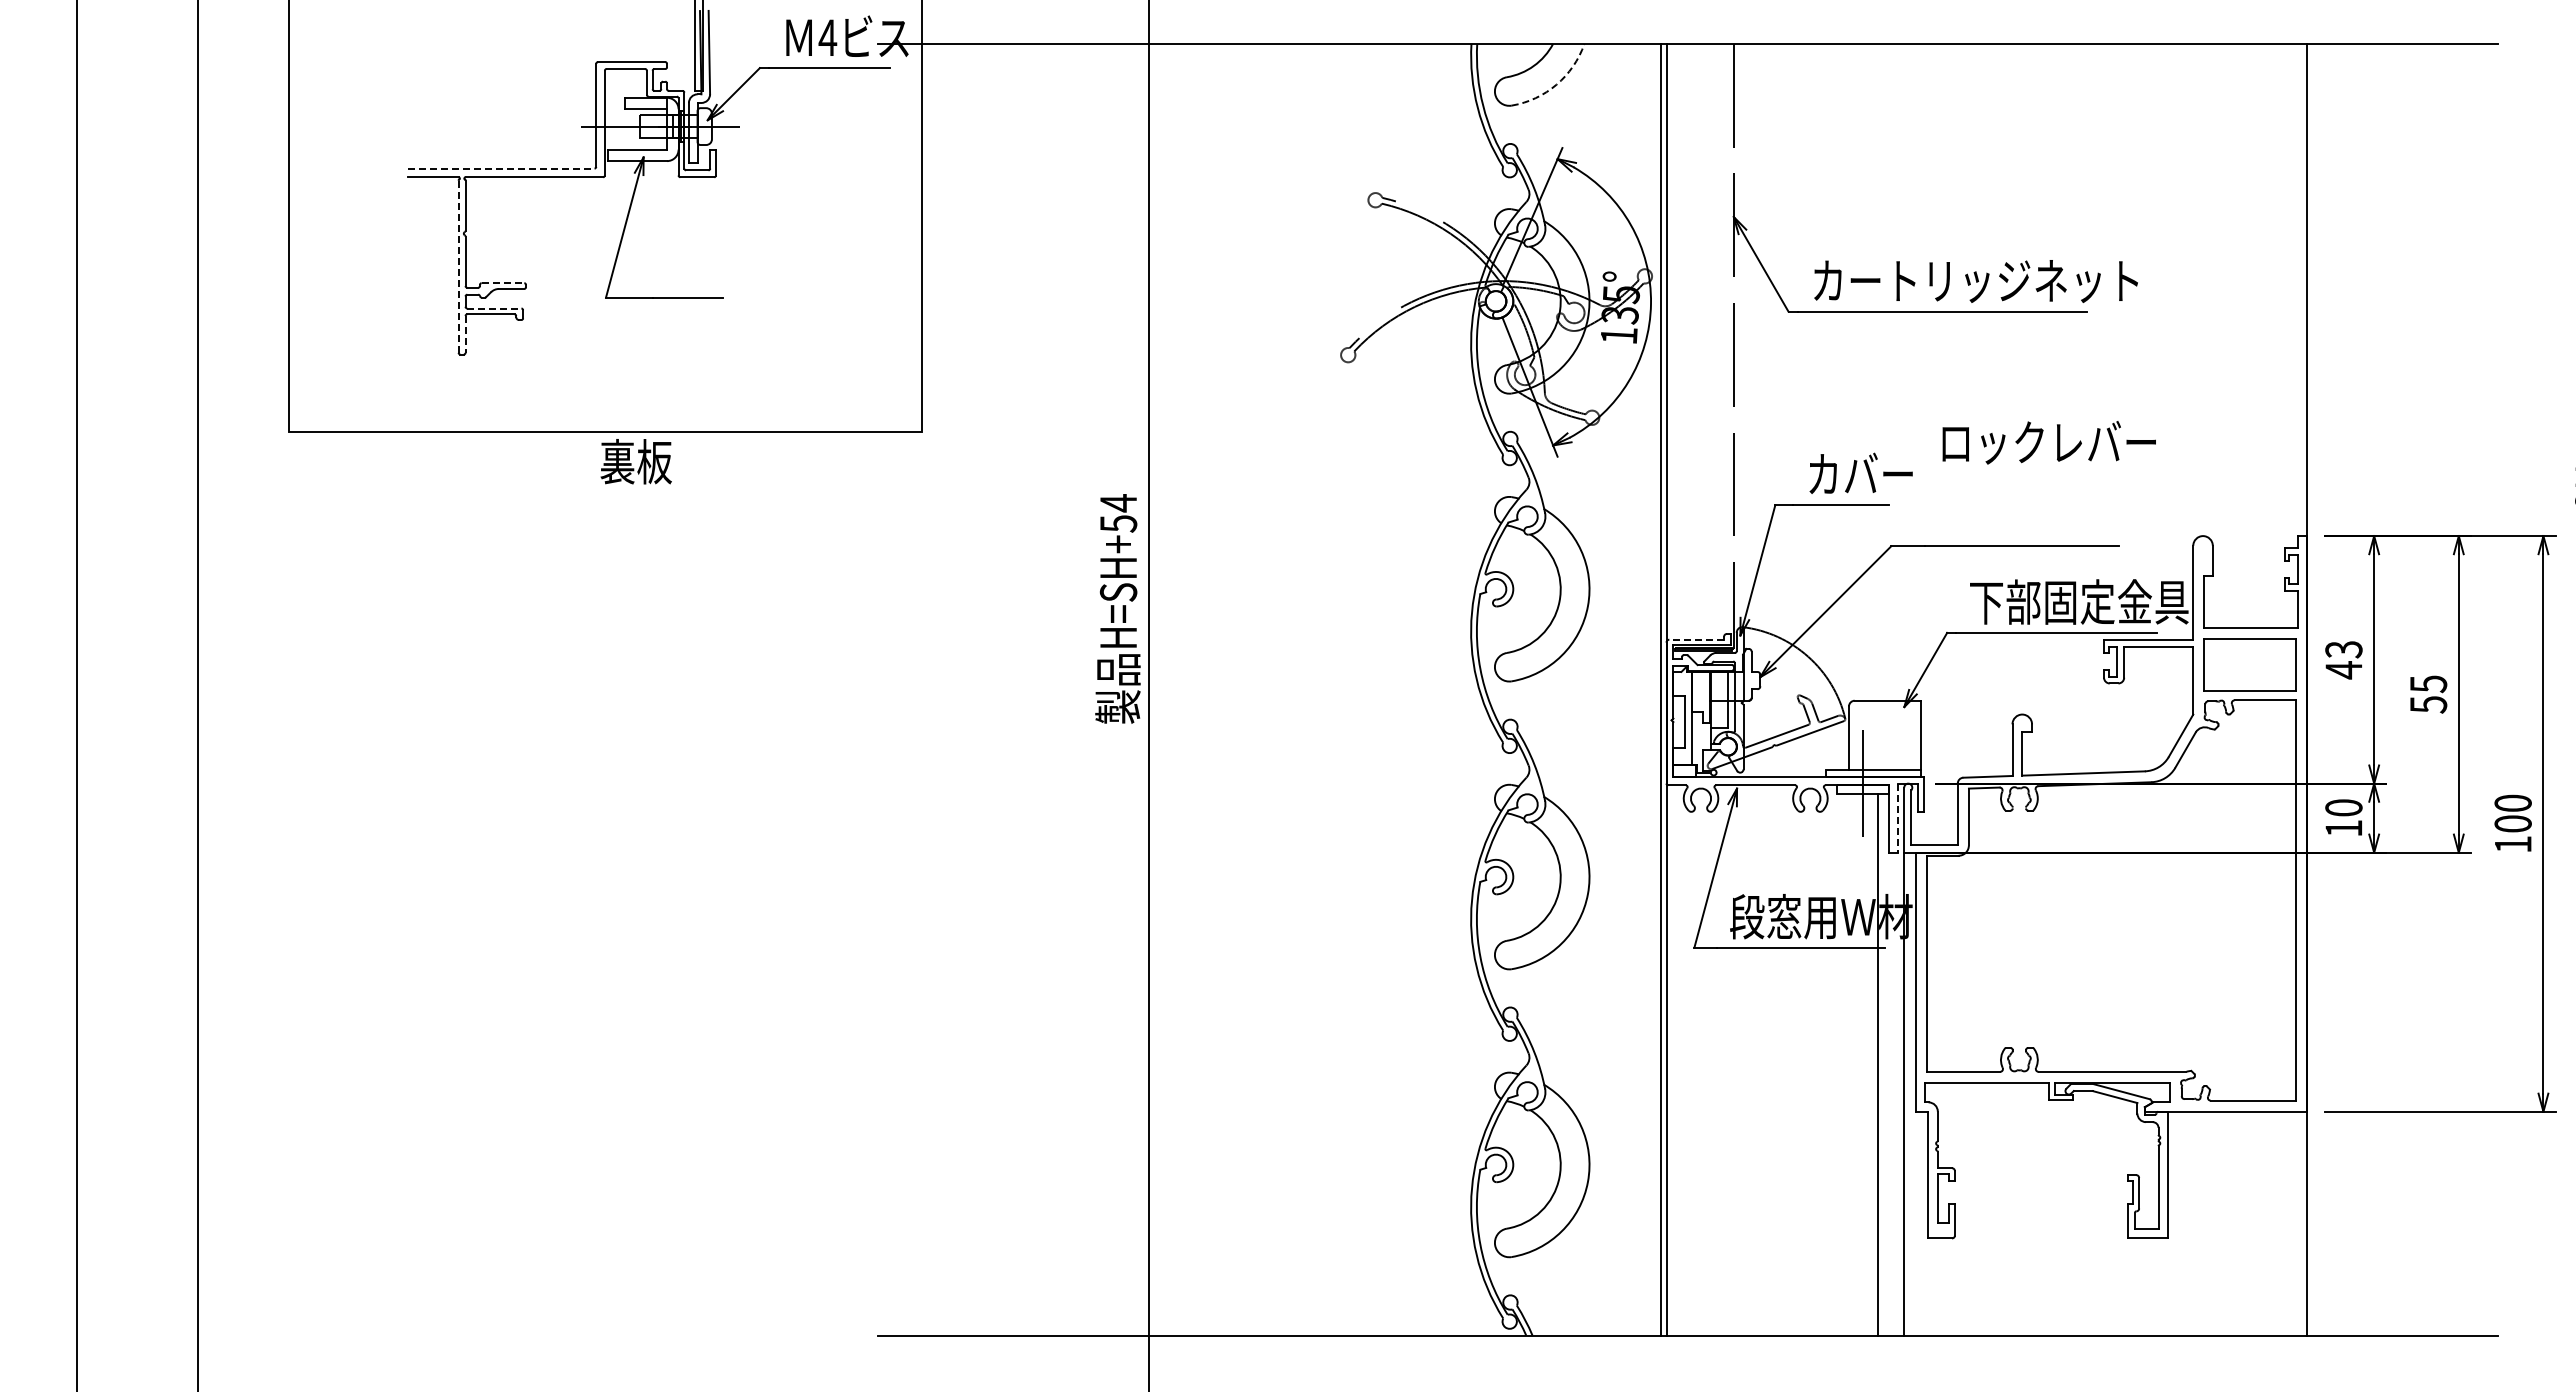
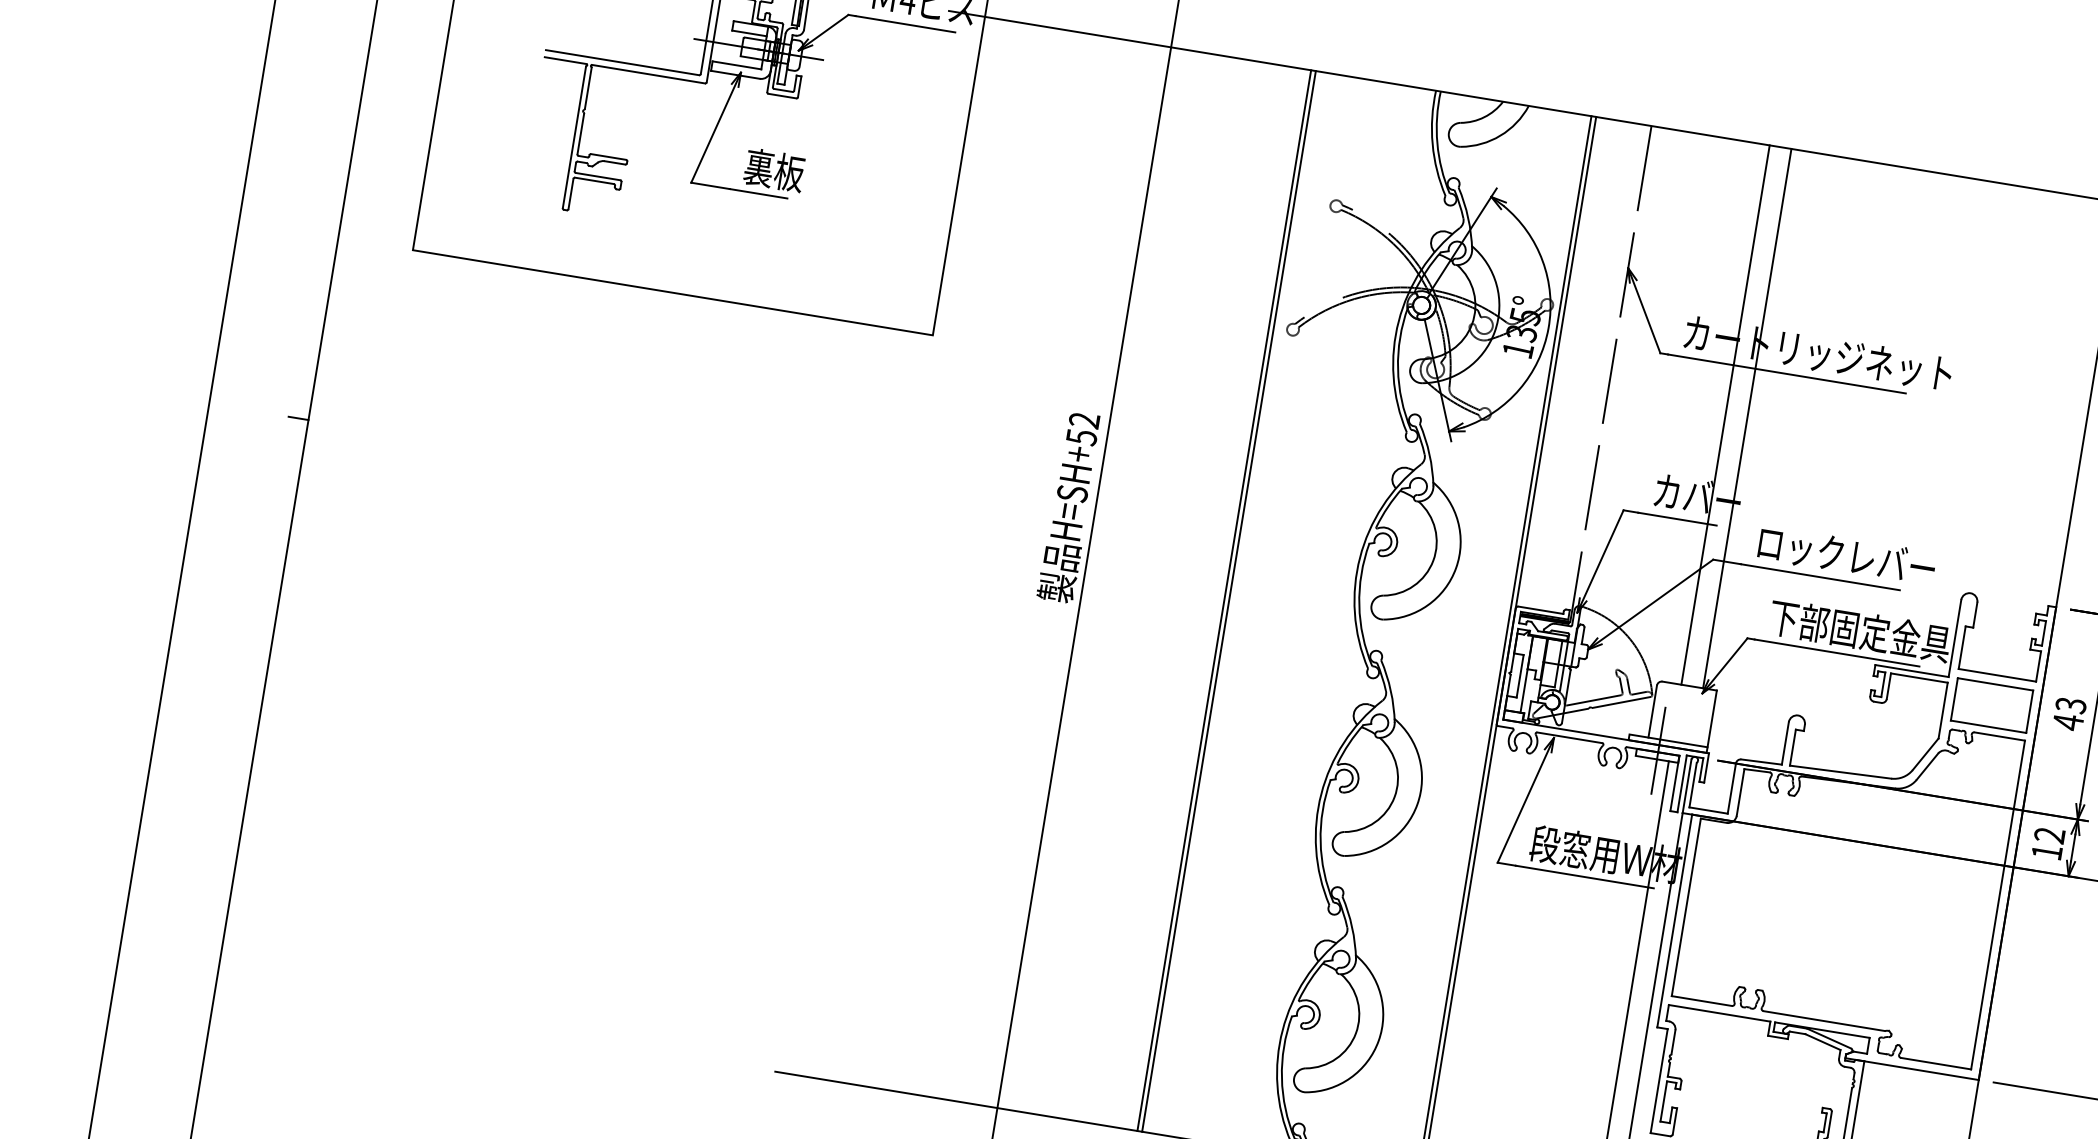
arc: (1556, 84) -> (1500, 135), dashed -> solid
line: (501, 168) -> (622, 62), dashed -> solid
line: (458, 267) -> (574, 138), dashed -> solid
line: (503, 283) -> (608, 157), dashed -> solid
line: (494, 308) -> (598, 176), dashed -> solid
line: (465, 334) -> (570, 194), dashed -> solid
line: (1877, 371) -> (1725, 414), added
line: (1904, 371) -> (1747, 417), added
text: (2048, 442) -> (1846, 555), moved
text: (635, 461) -> (773, 169), moved
text: (1117, 503) -> (1083, 420), H=SH+54 -> H=SH+52
line: (1696, 639) -> (1540, 610), dashed -> solid
line: (185, 653) -> (298, 418), added
line: (1319, 689) -> (1224, 600), added
line: (1325, 689) -> (1229, 601), added
text: (2343, 807) -> (2049, 835), 10 -> 12
line: (1897, 818) -> (1681, 784), dashed -> solid

